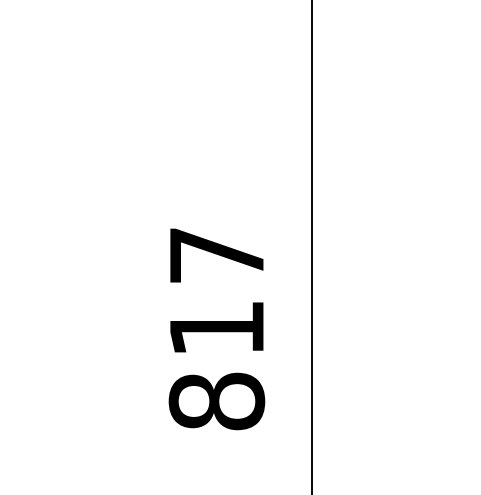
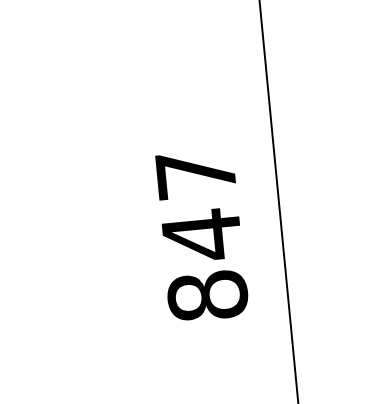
text: (216, 328) -> (201, 235), 817 -> 847

